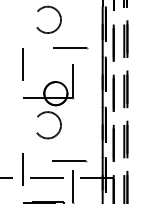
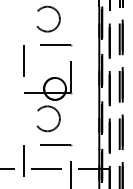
line: (70, 48) -> (55, 46), moved
line: (69, 161) -> (55, 145), moved

